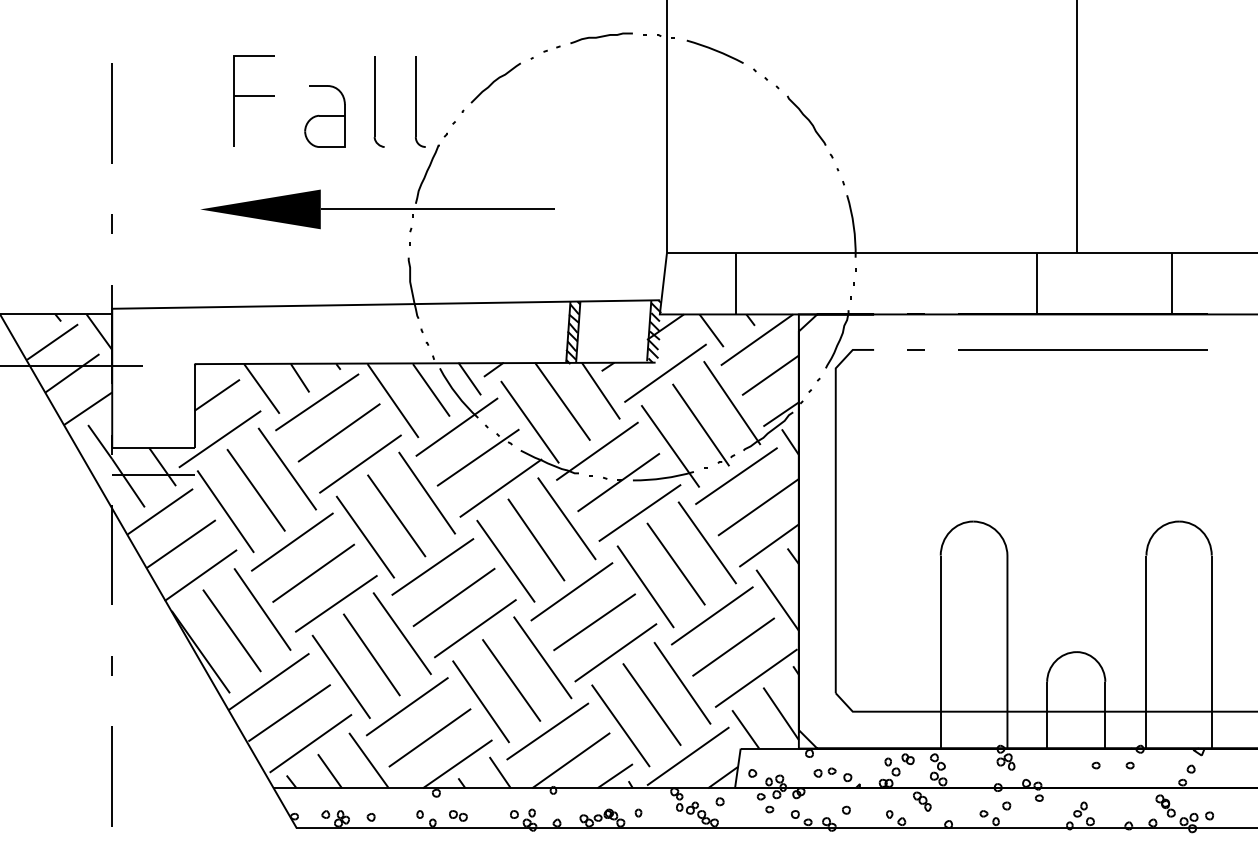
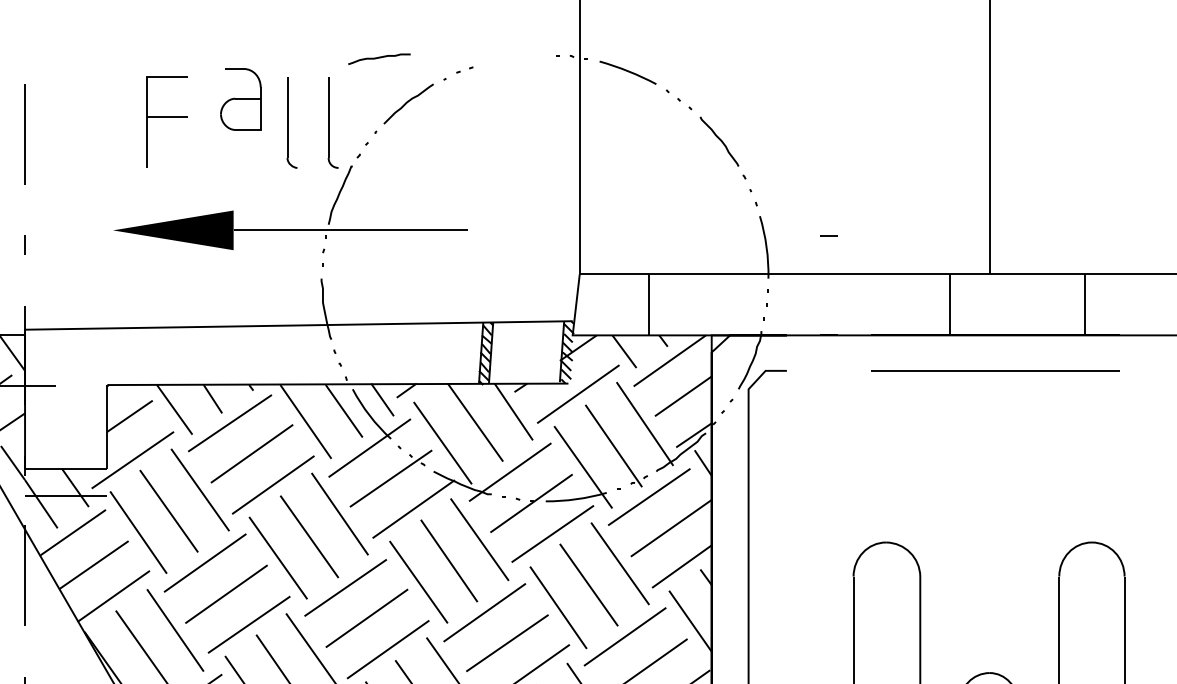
curve: (601, 37) -> (379, 58), moved
part: (324, 116) -> (240, 99), moved
line: (915, 349) -> (828, 235), moved

